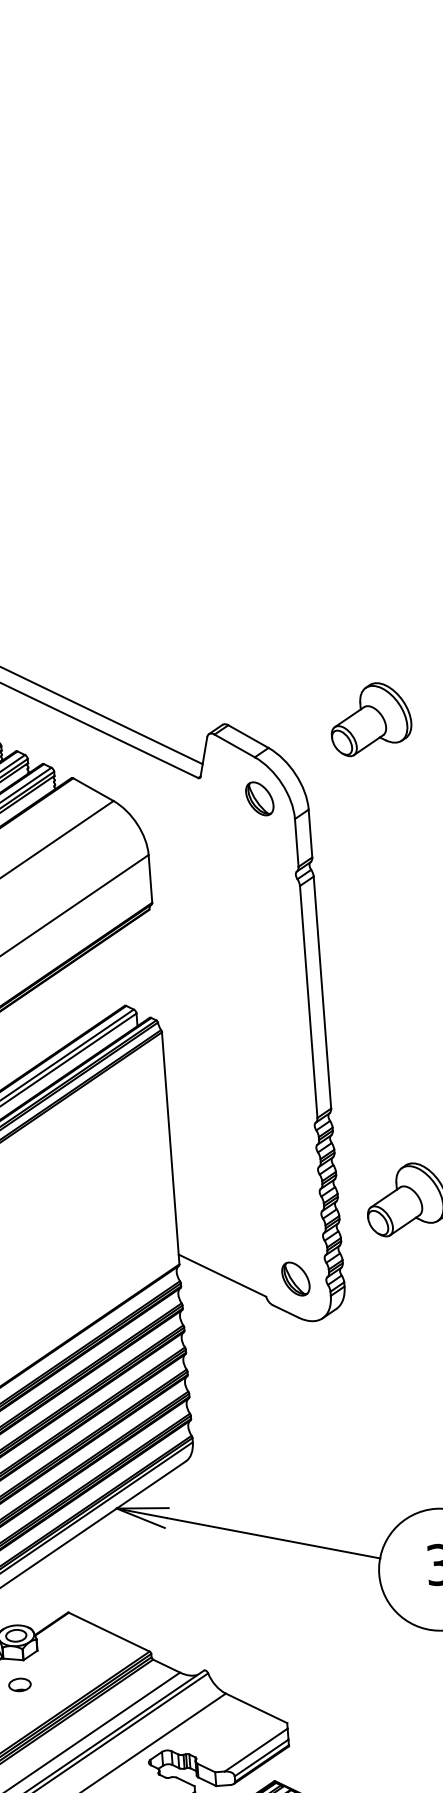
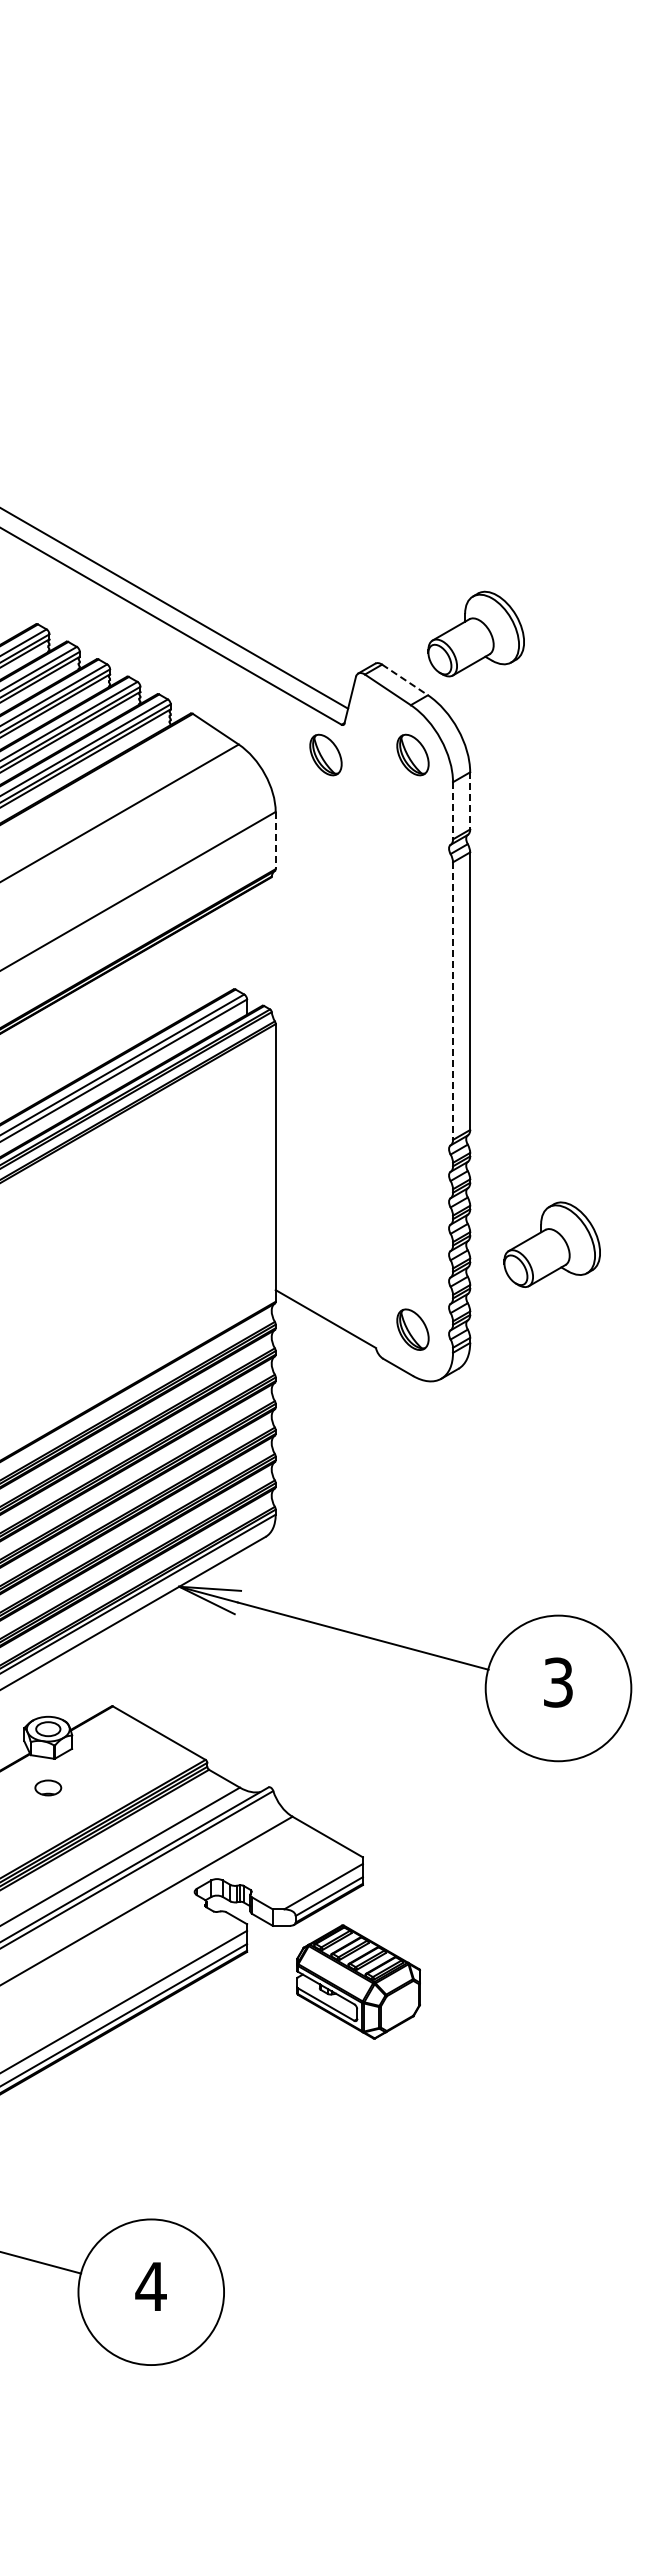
part: (370, 718) -> (475, 633), moved
line: (248, 736) -> (405, 679), solid -> dashed
part: (186, 803) -> (325, 754), added
line: (310, 833) -> (470, 800), solid -> dashed
line: (297, 842) -> (453, 810), solid -> dashed
line: (150, 878) -> (275, 840), solid -> dashed
line: (309, 1002) -> (453, 1001), solid -> dashed

